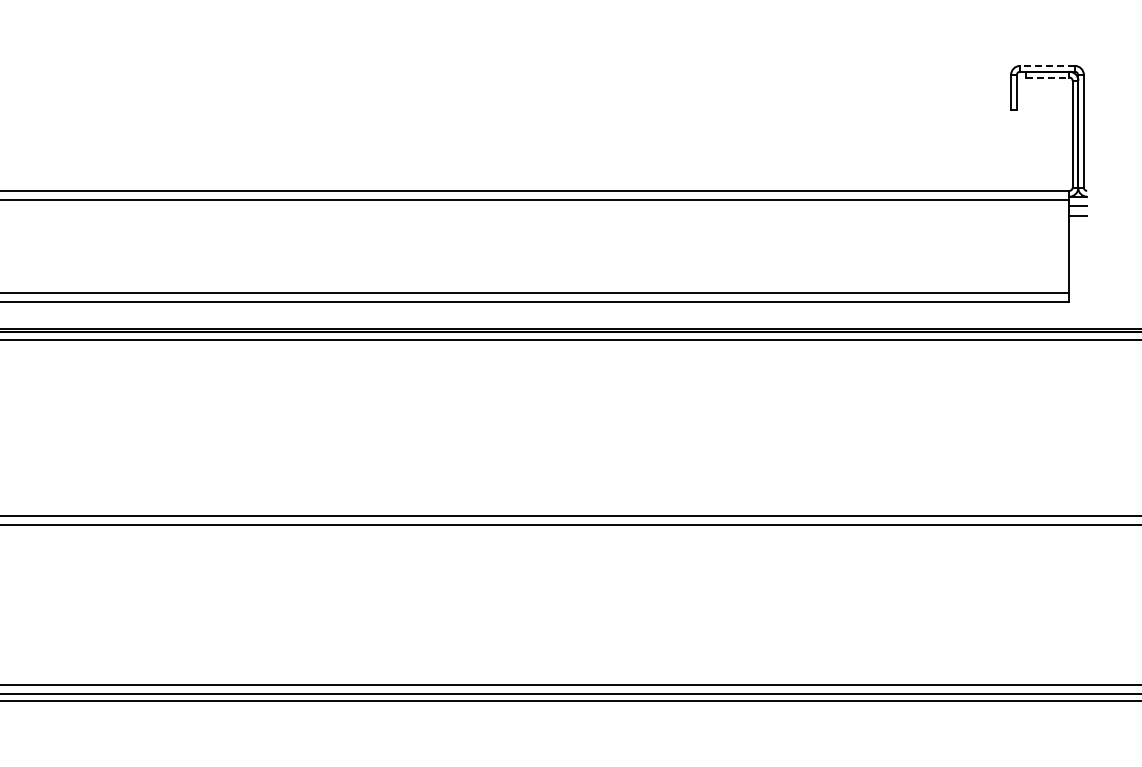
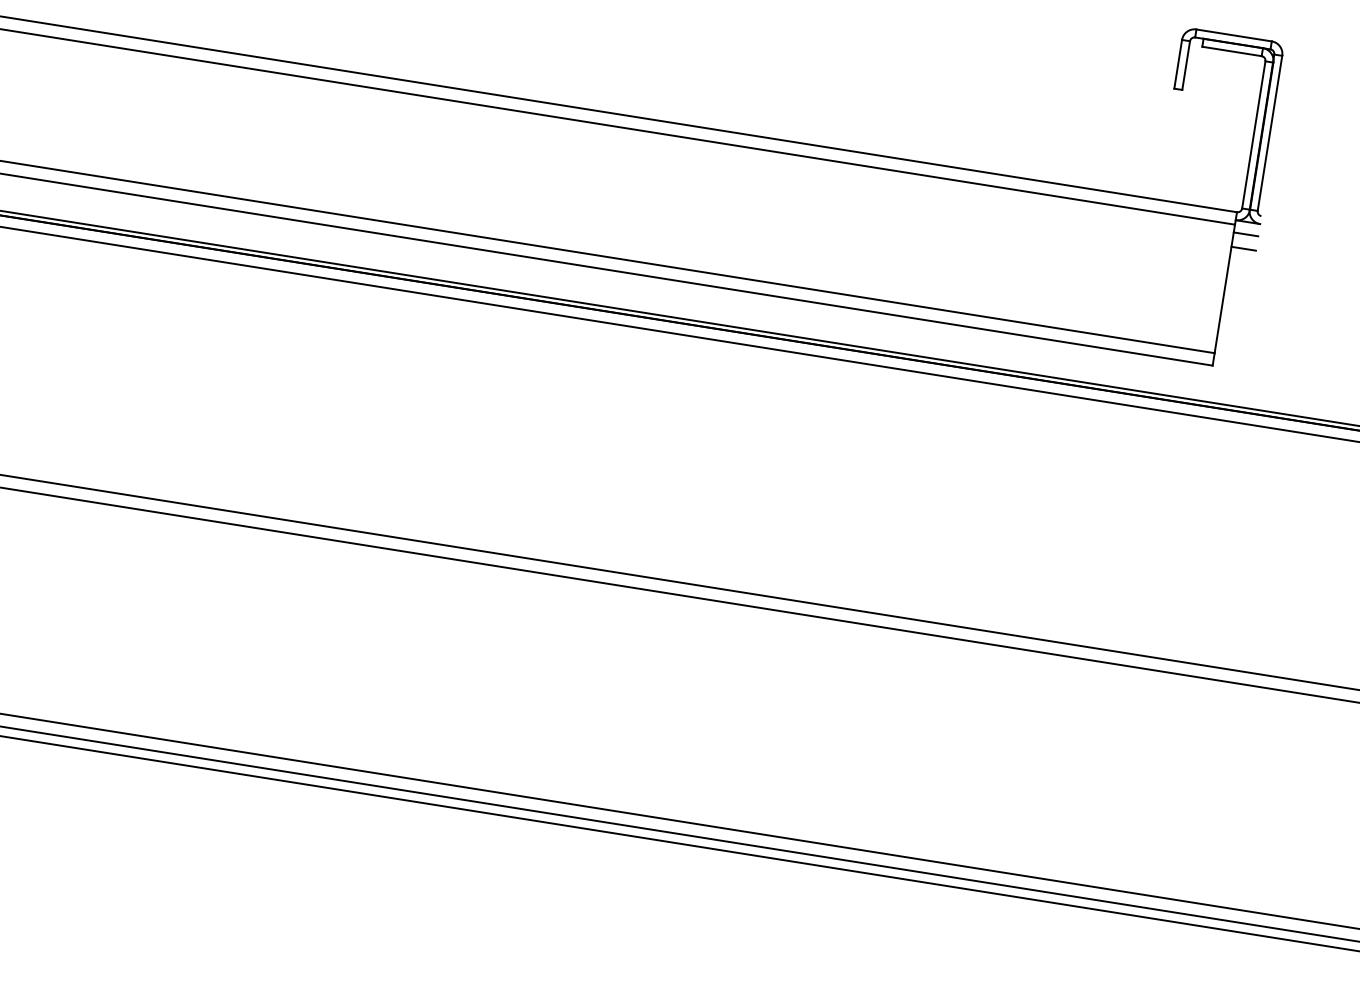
line: (1047, 65) -> (1234, 34), dashed -> solid
line: (1047, 77) -> (1231, 51), dashed -> solid

